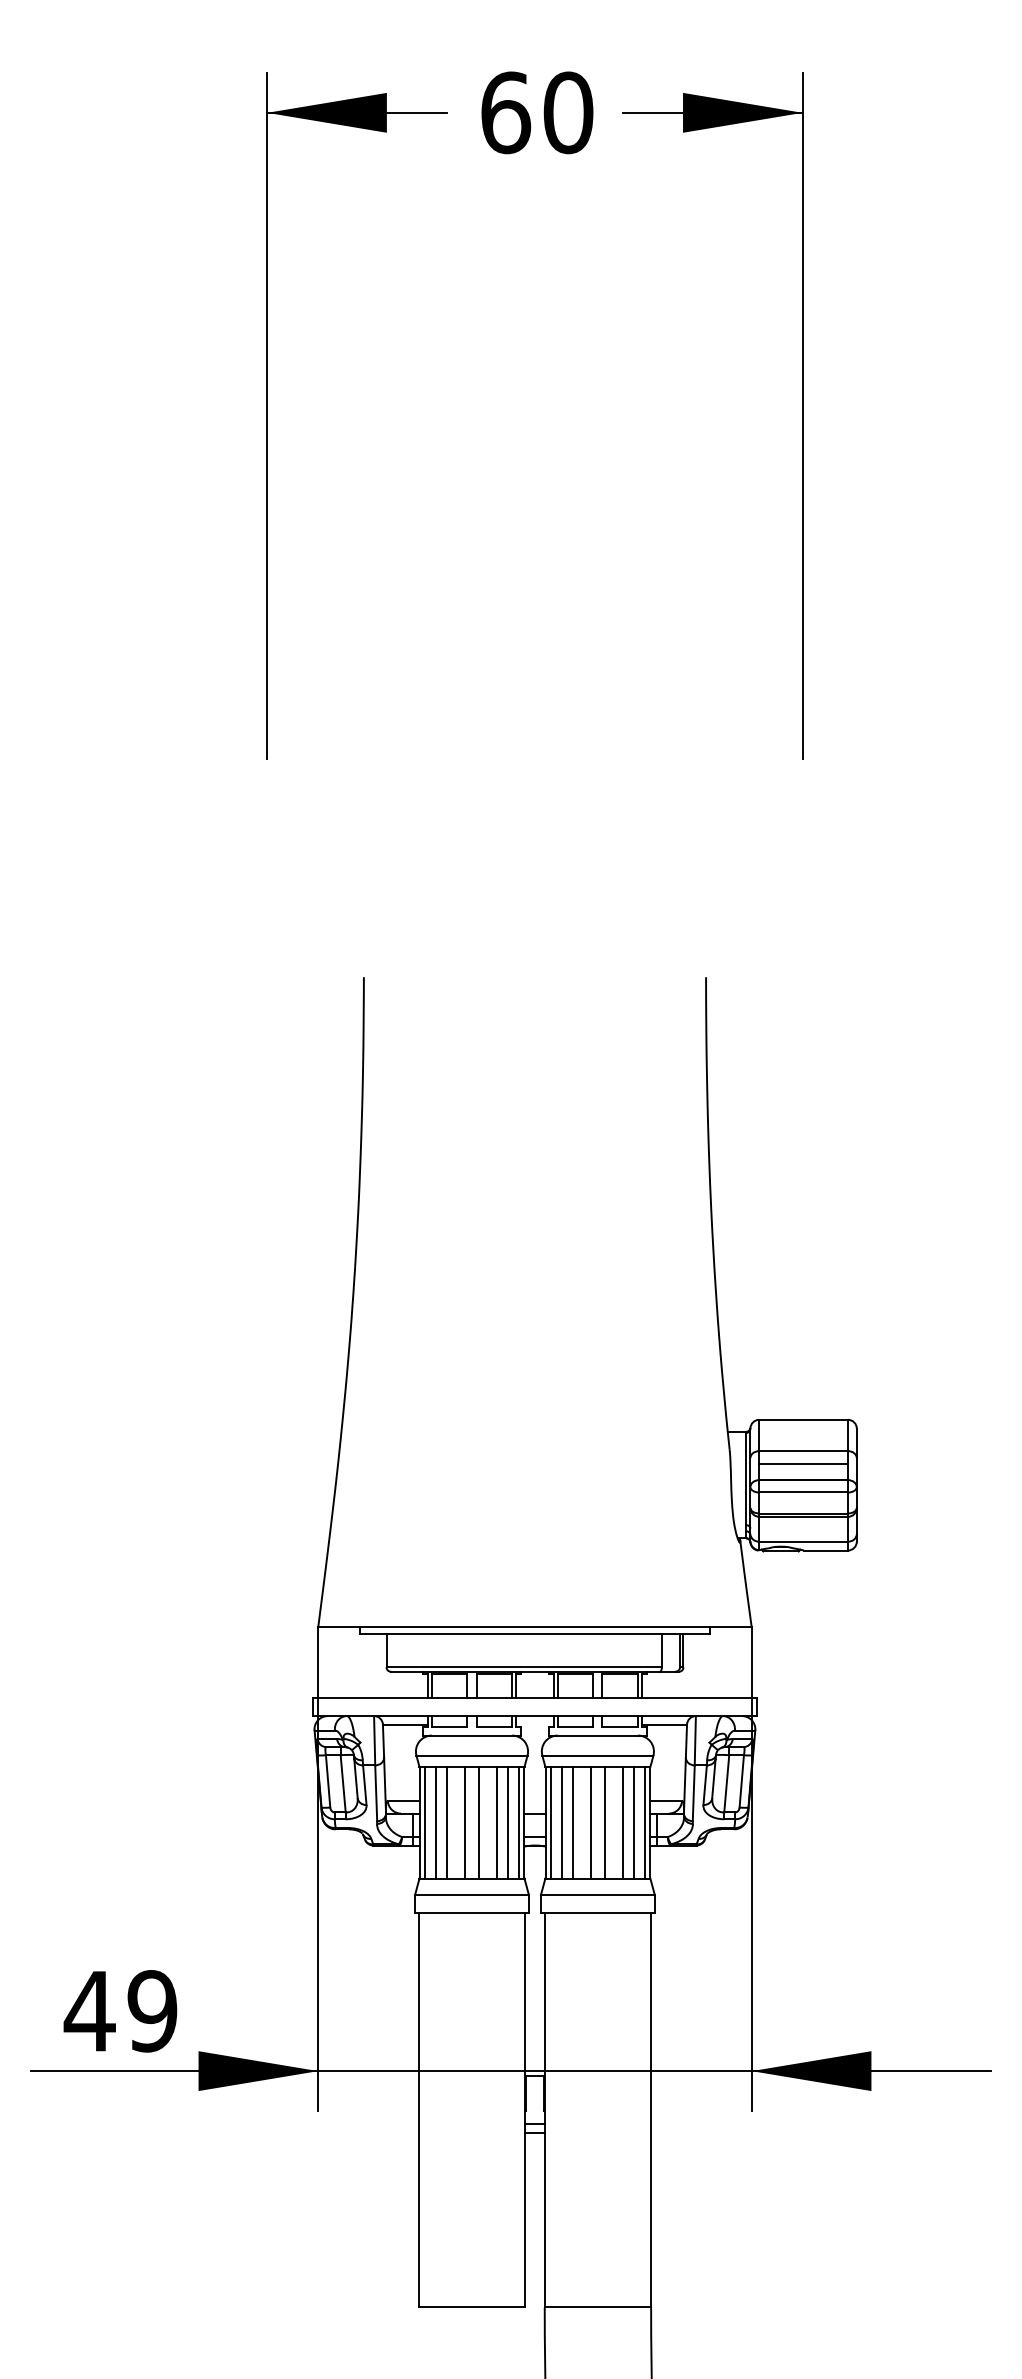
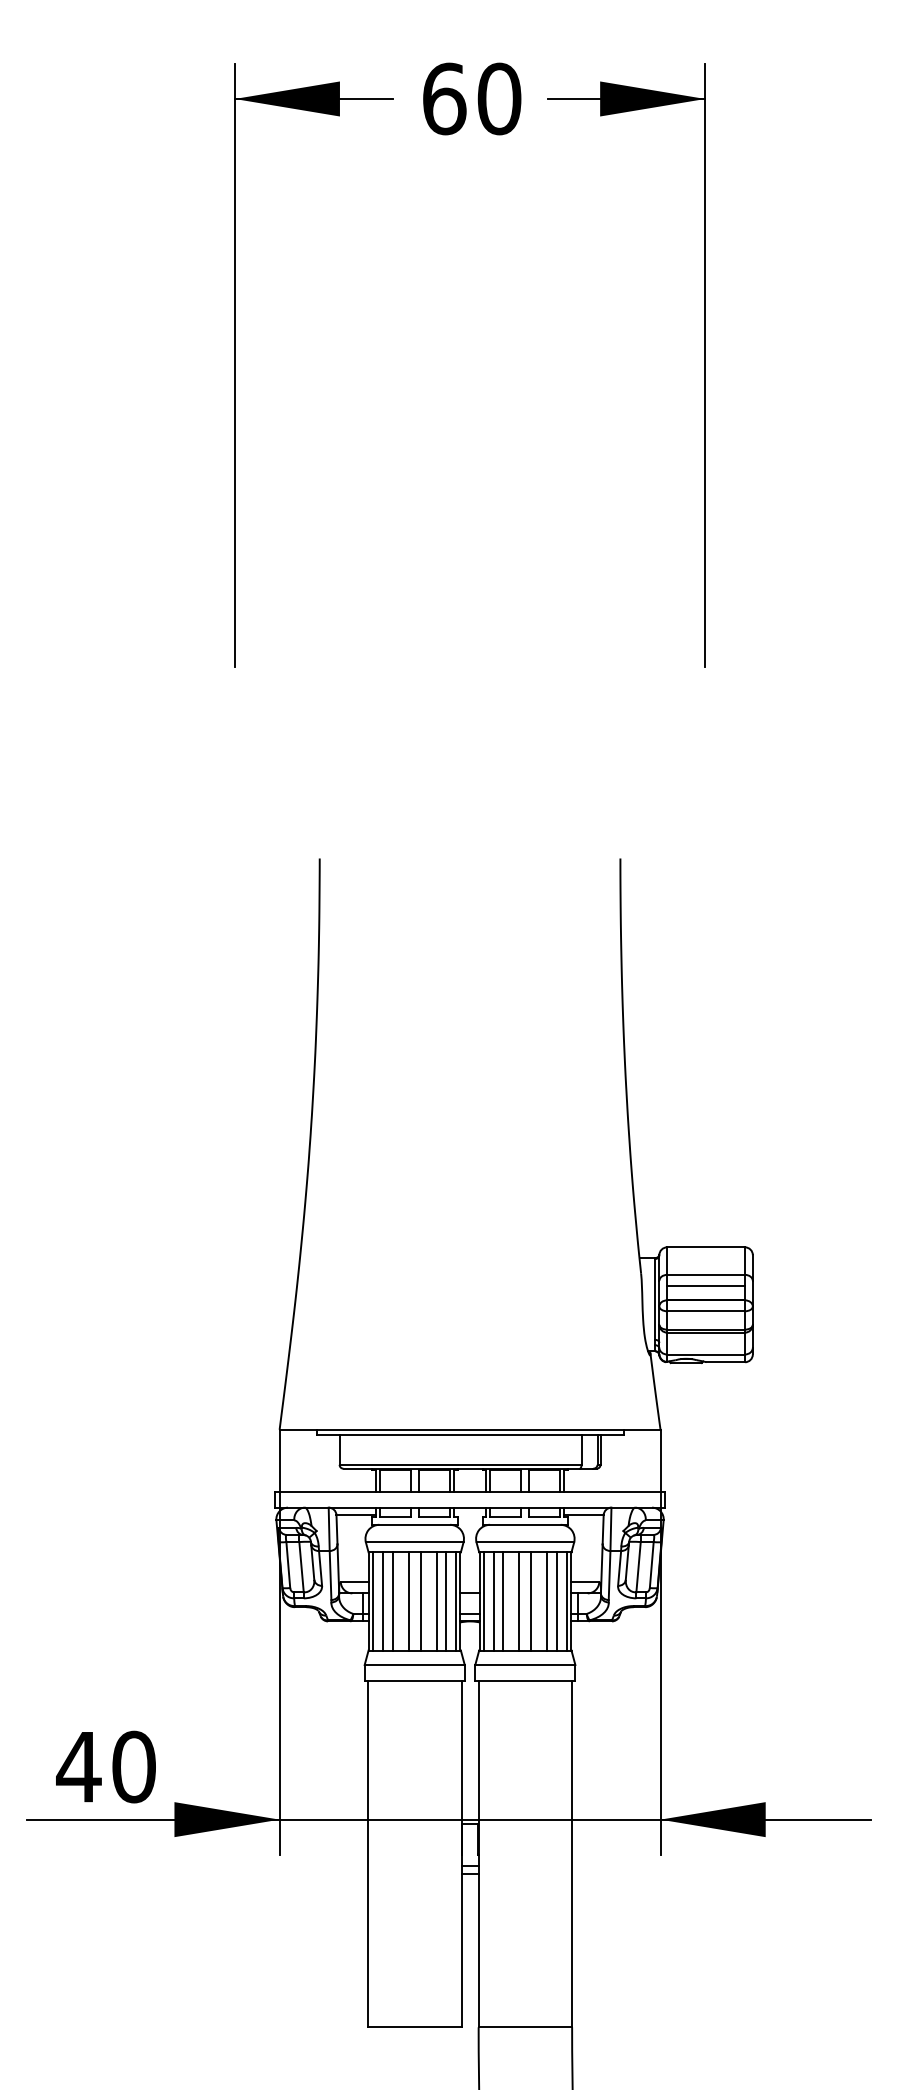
text: (151, 2010) -> (133, 1766), 49 -> 40

